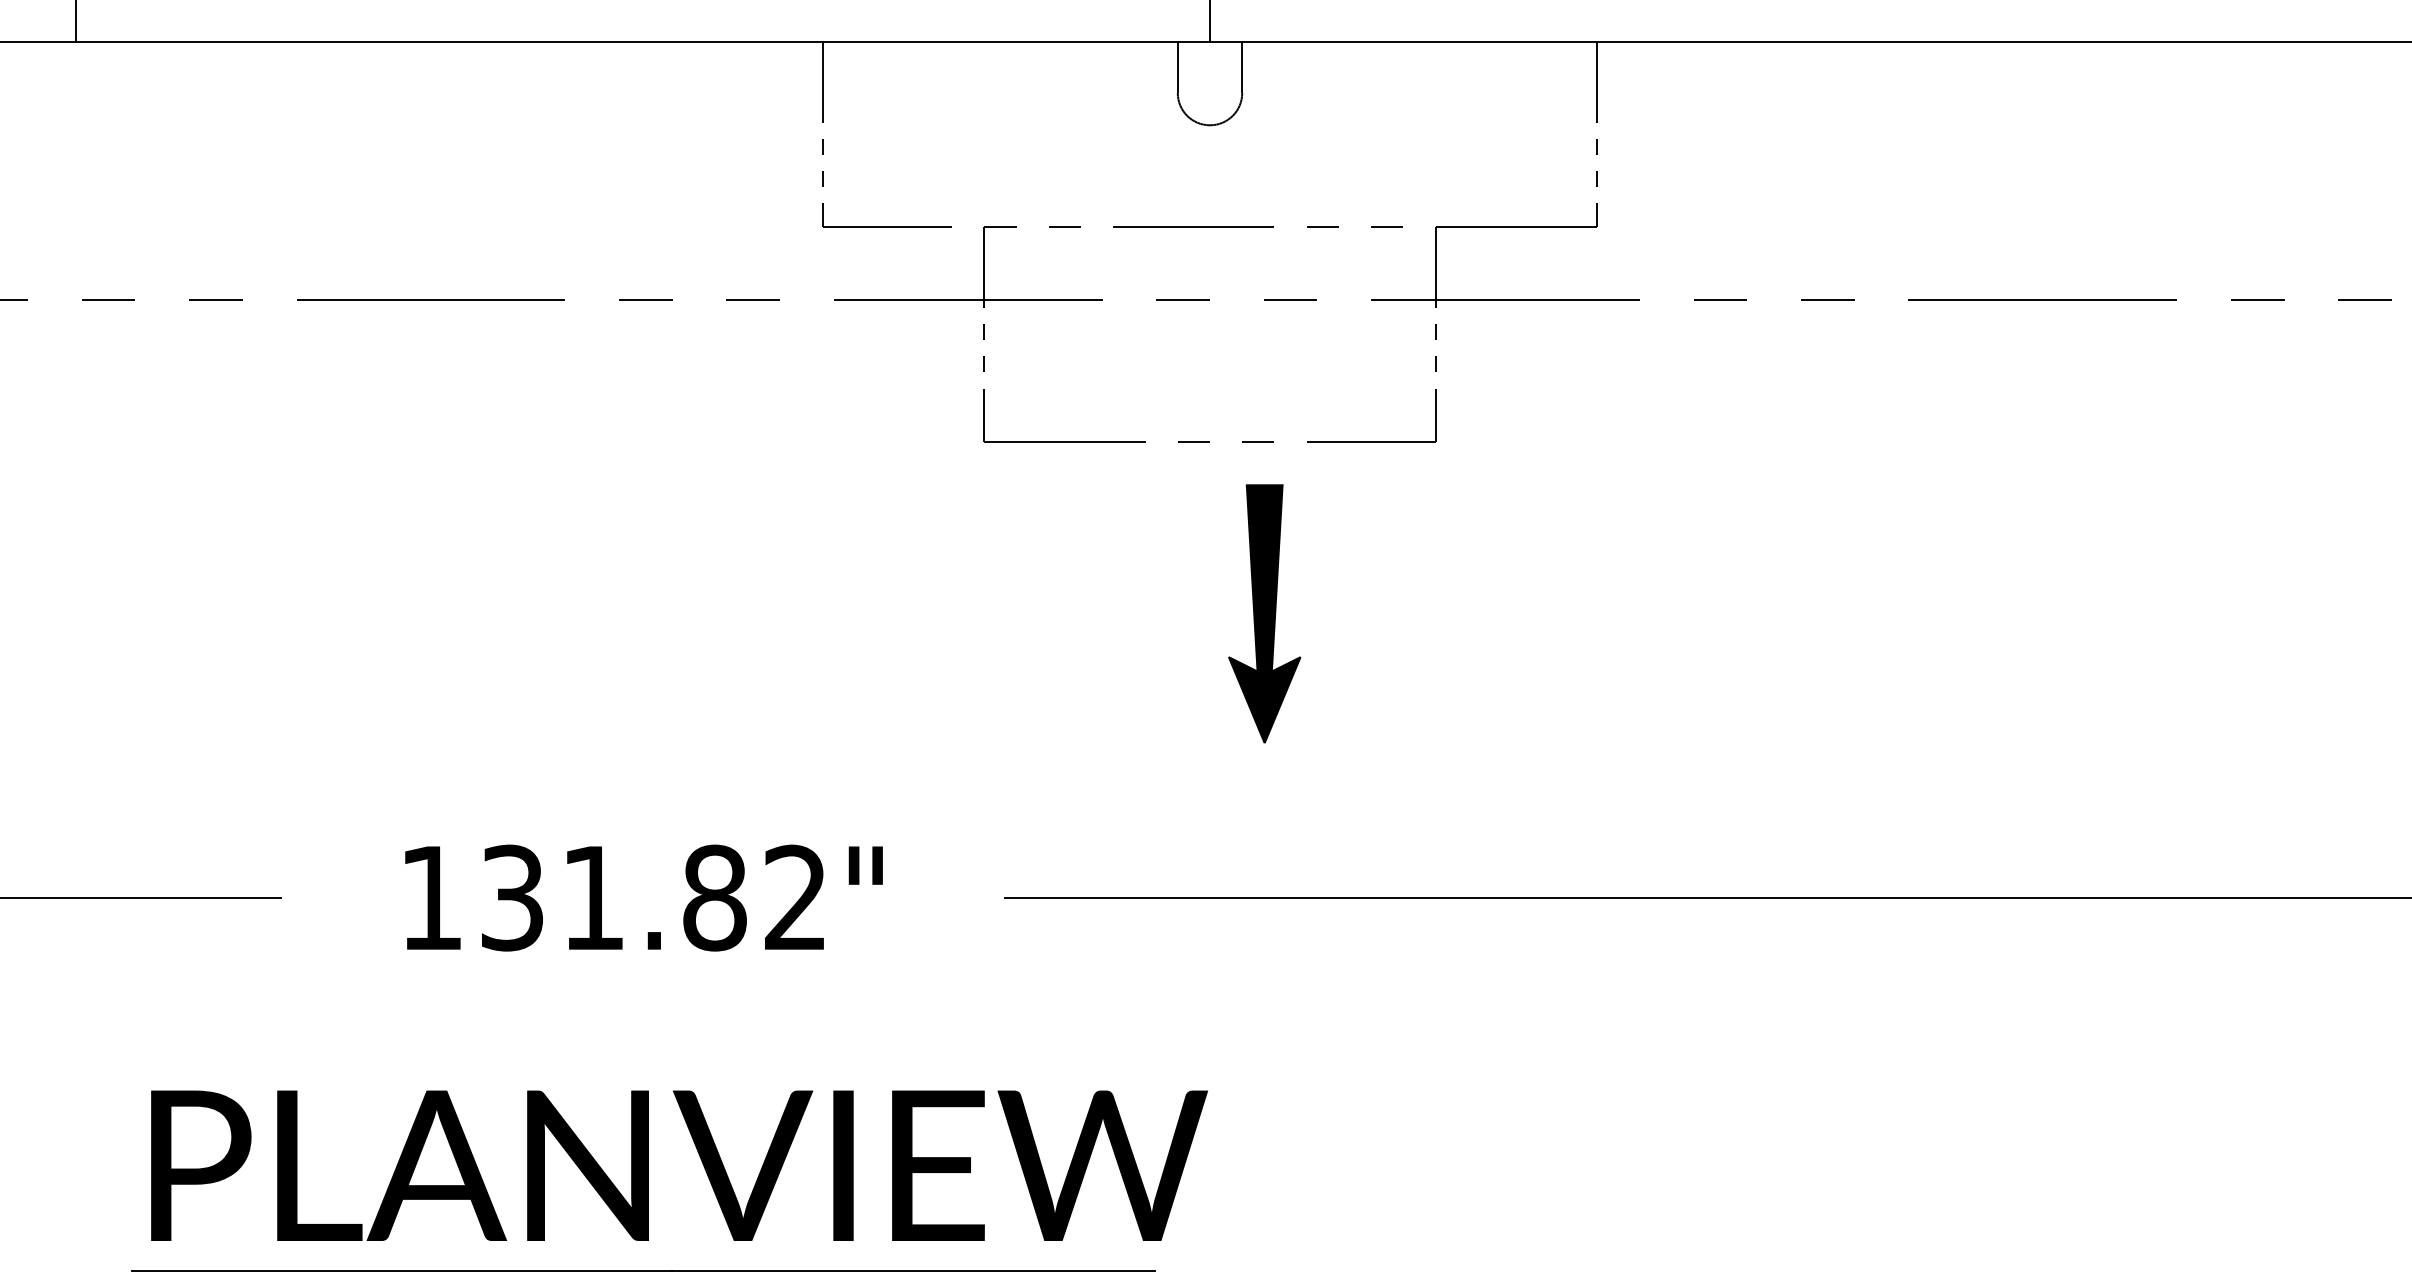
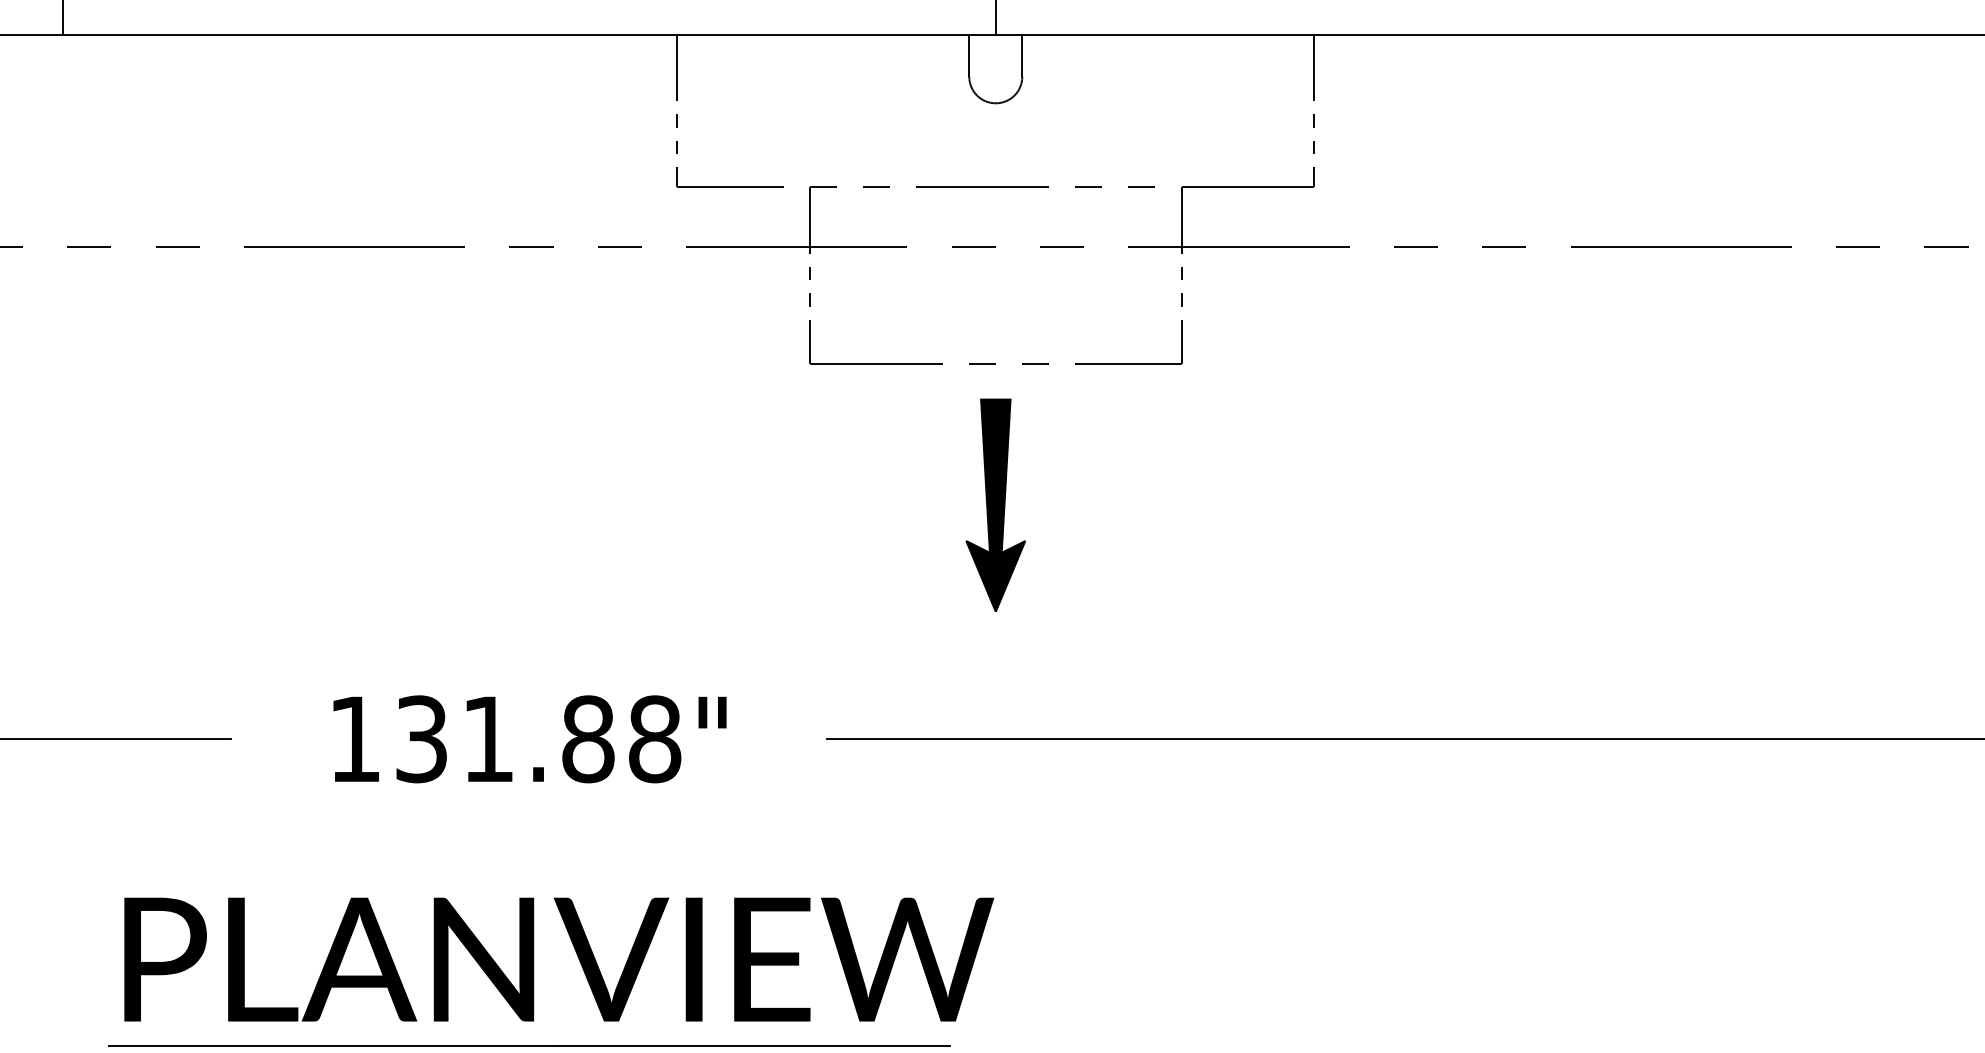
part: (1264, 612) -> (995, 504), moved
text: (796, 898) -> (655, 739), 131.82" -> 131.88"

